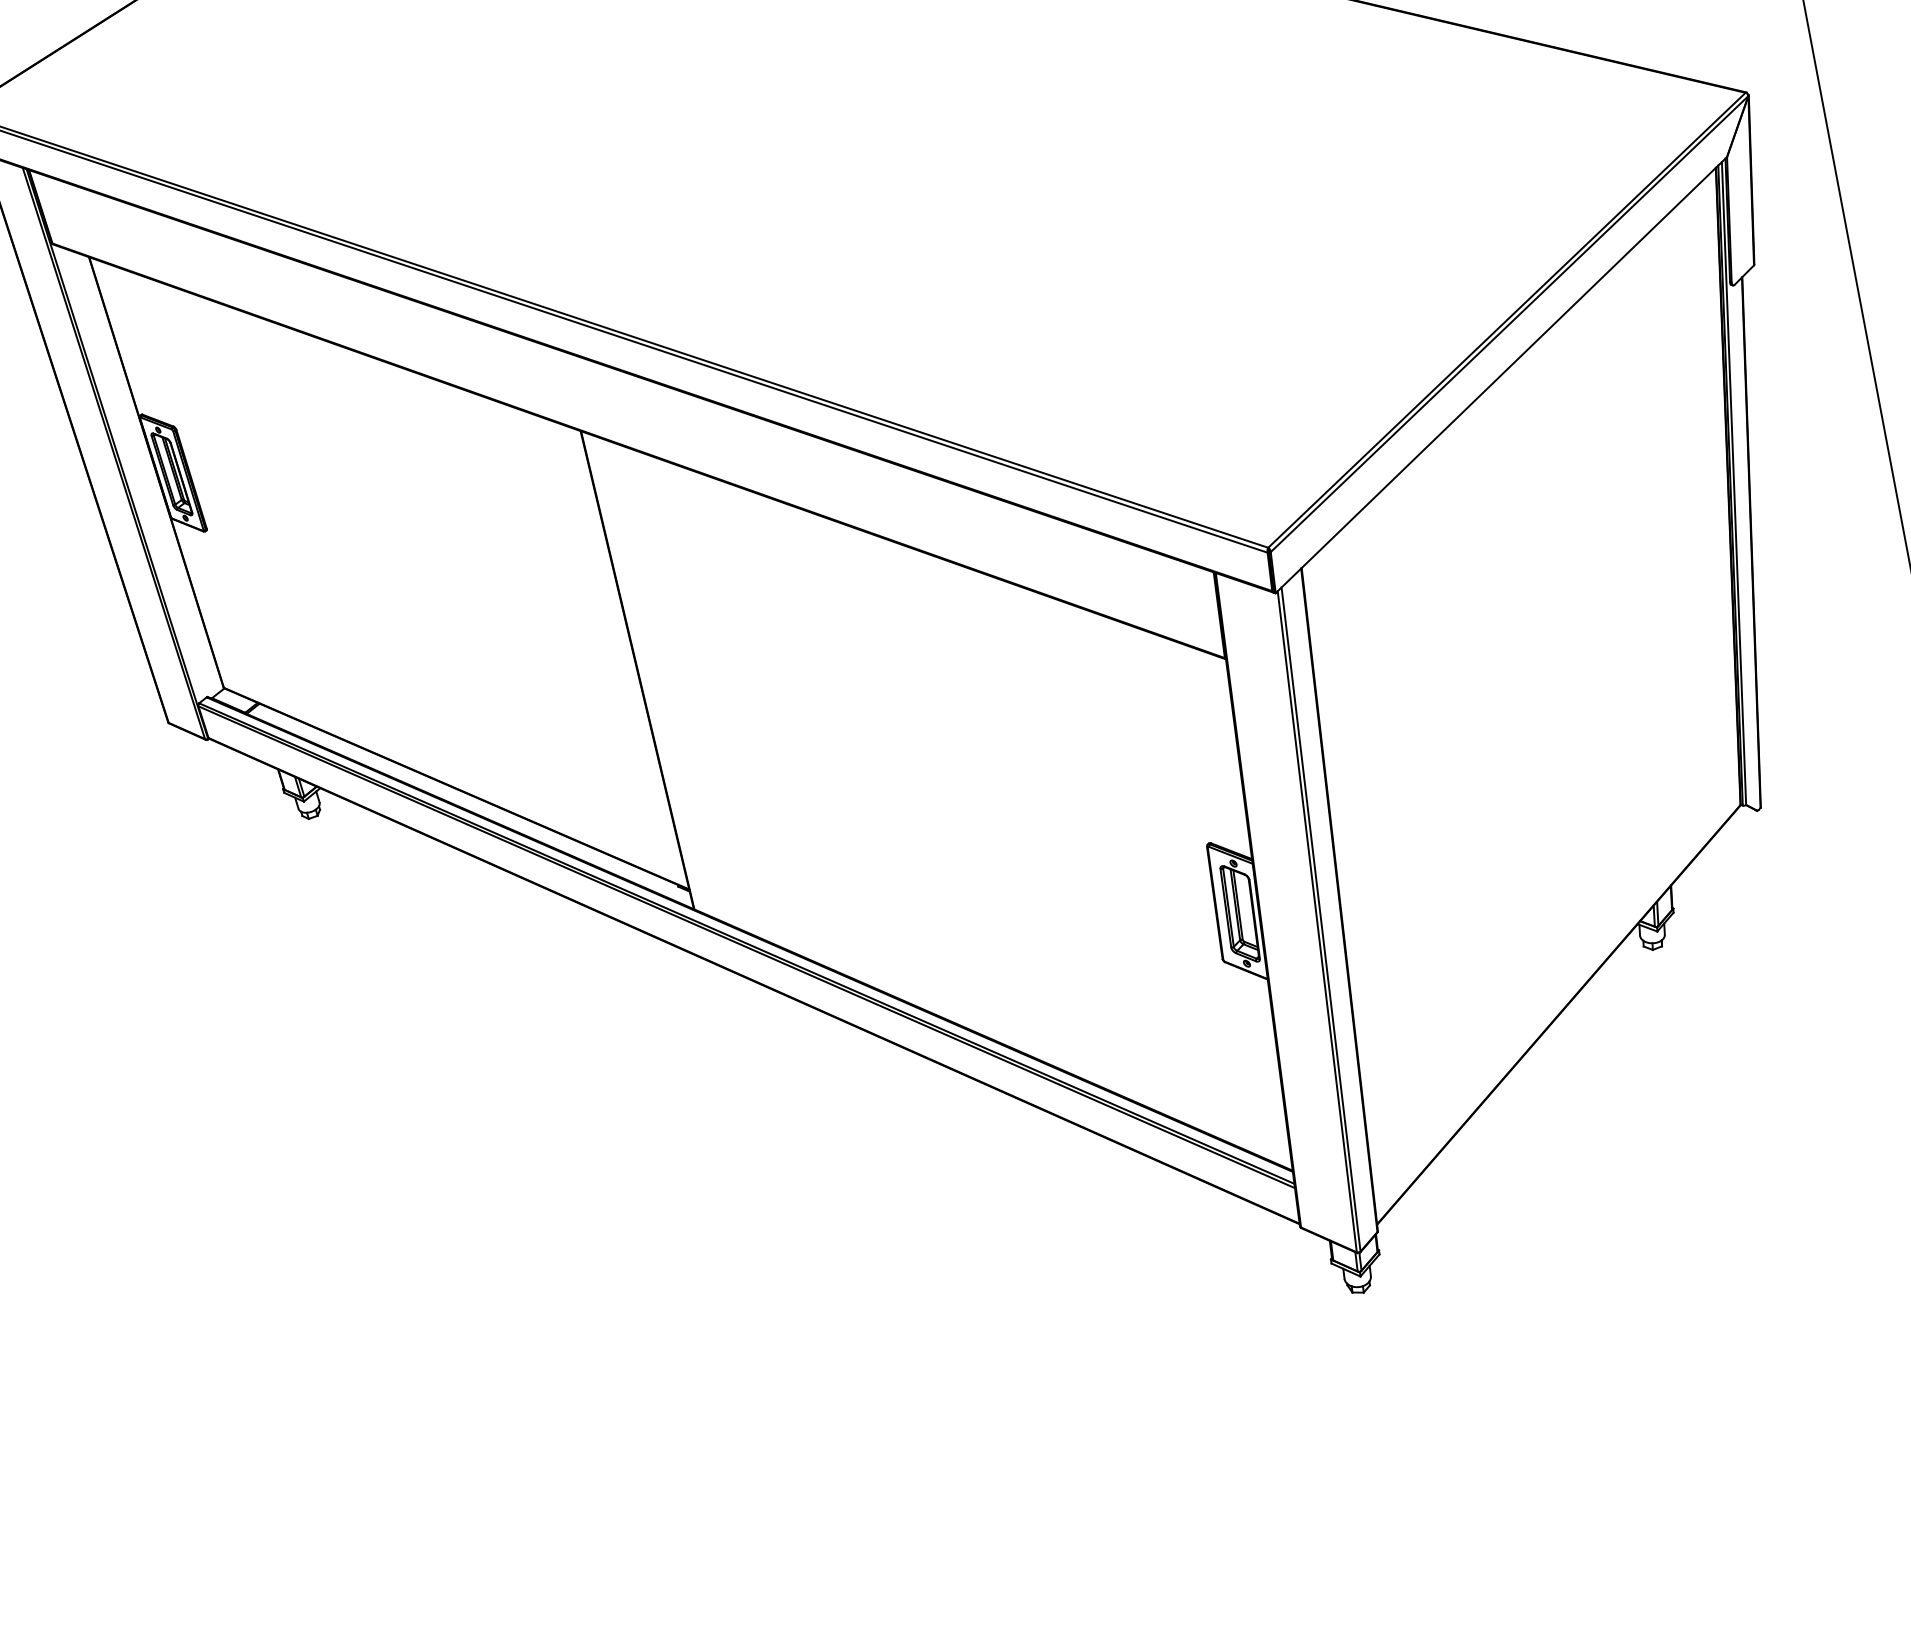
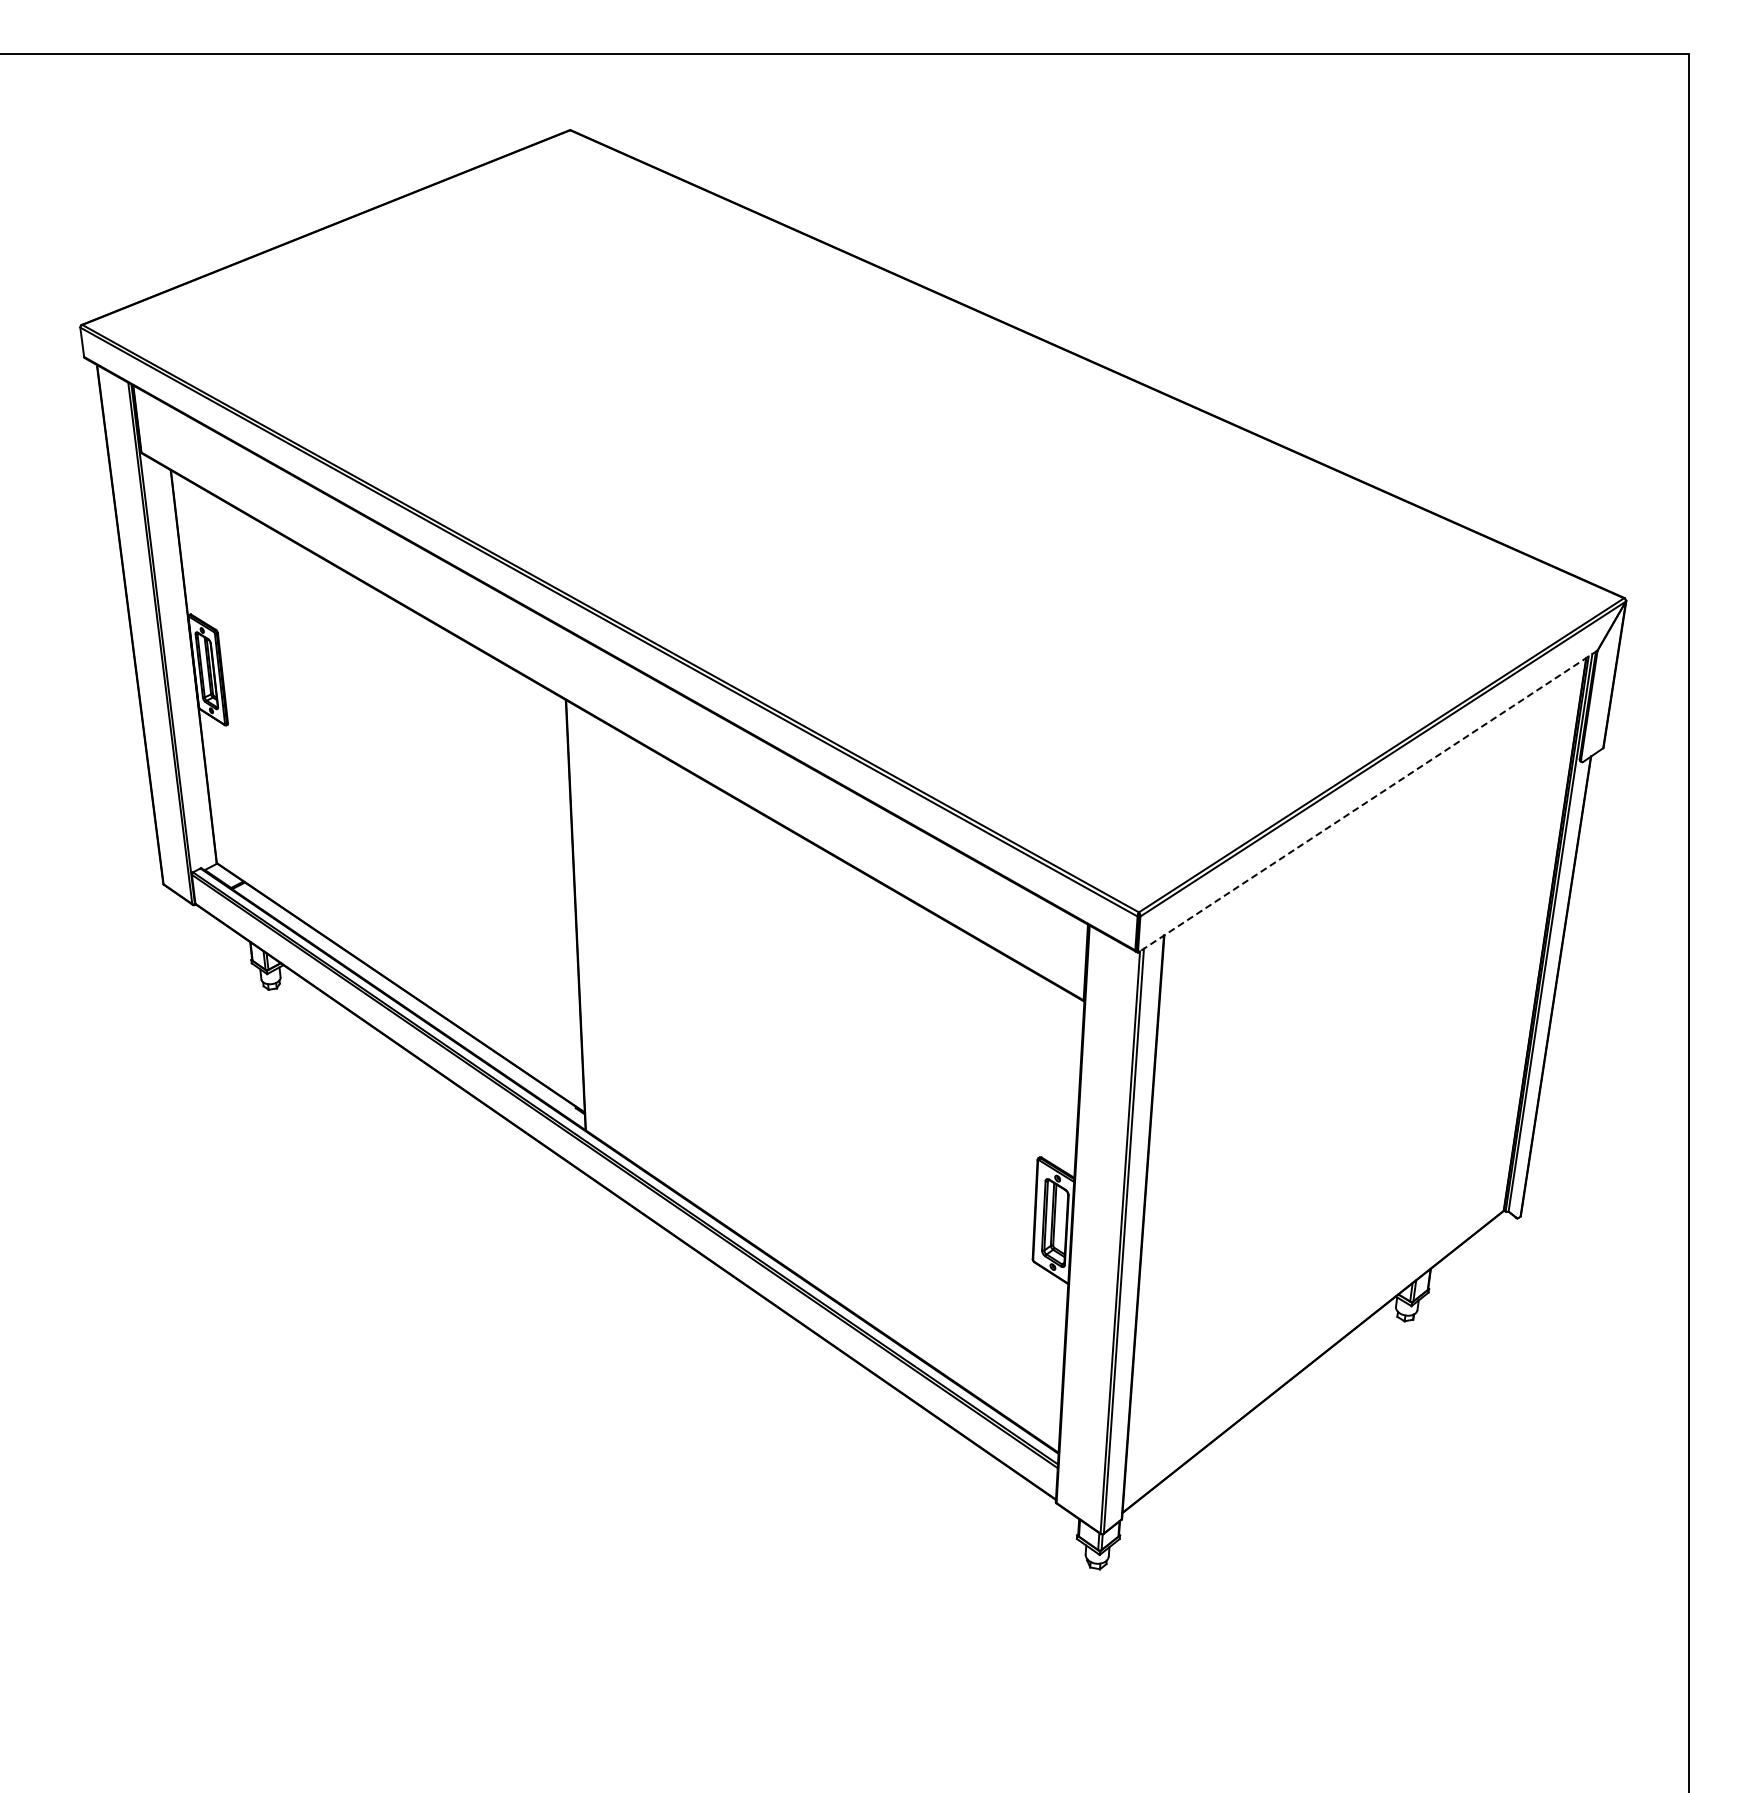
line: (1501, 375) -> (1367, 801), solid -> dashed

